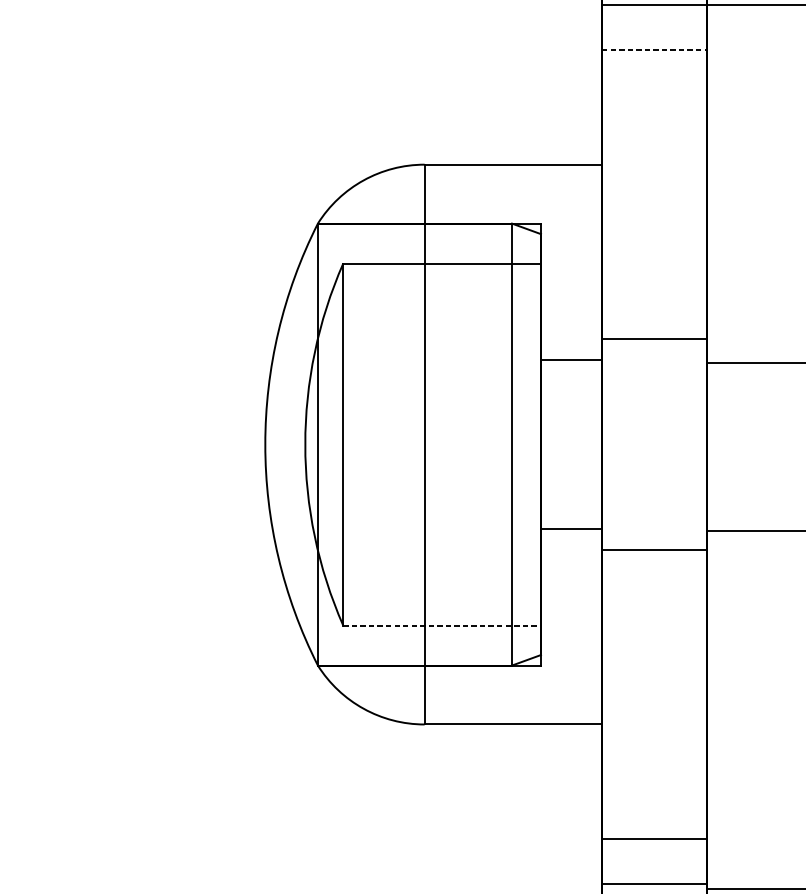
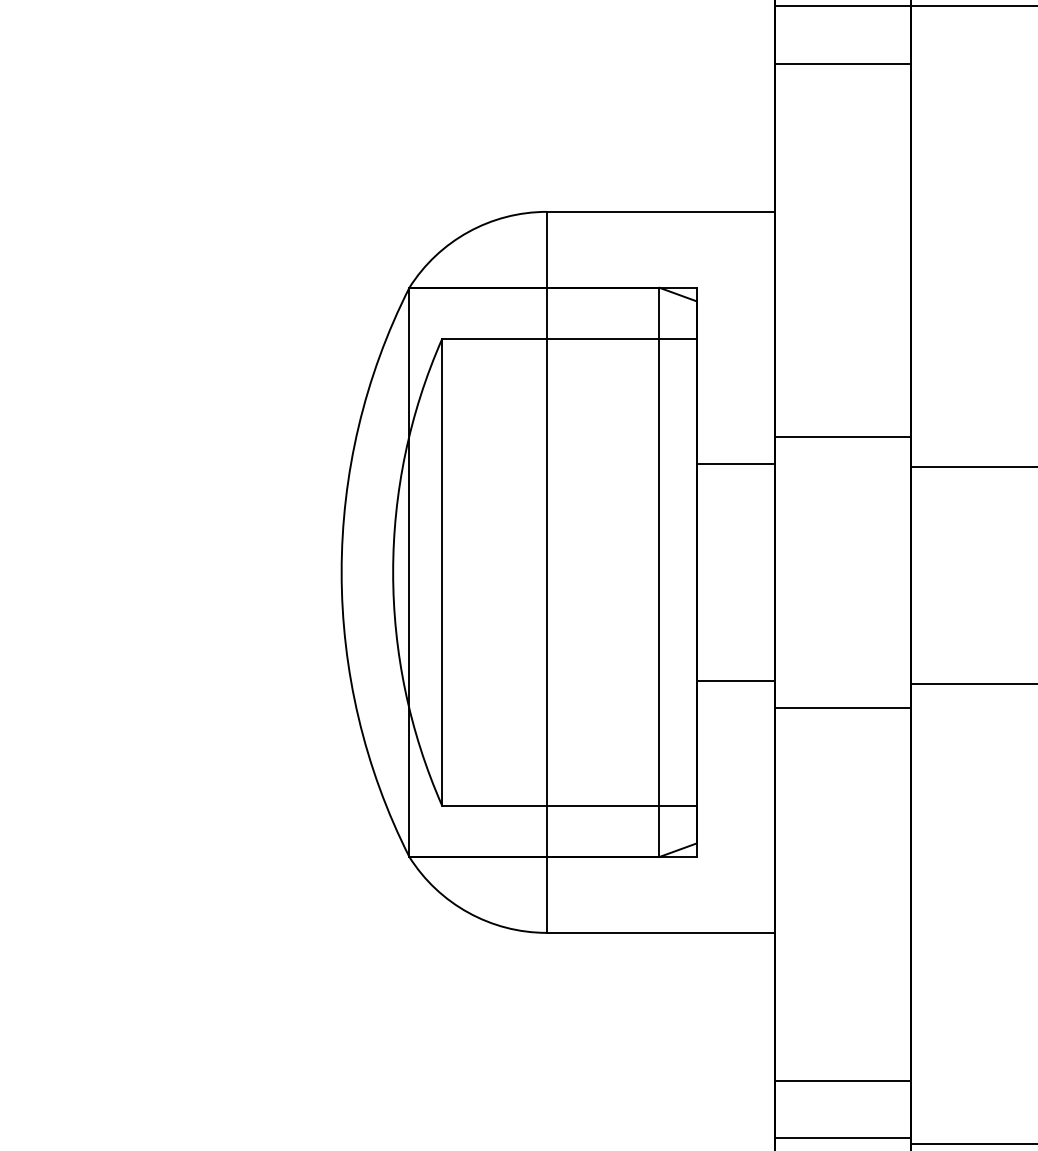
line: (654, 49) -> (843, 63), dashed -> solid
line: (442, 625) -> (569, 805), dashed -> solid

